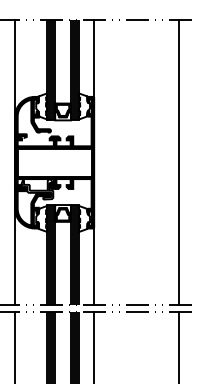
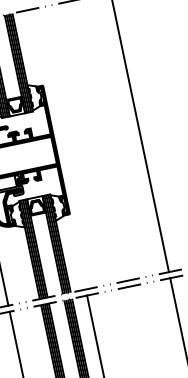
line: (94, 59) -> (35, 48), removed
line: (94, 265) -> (77, 250), removed

